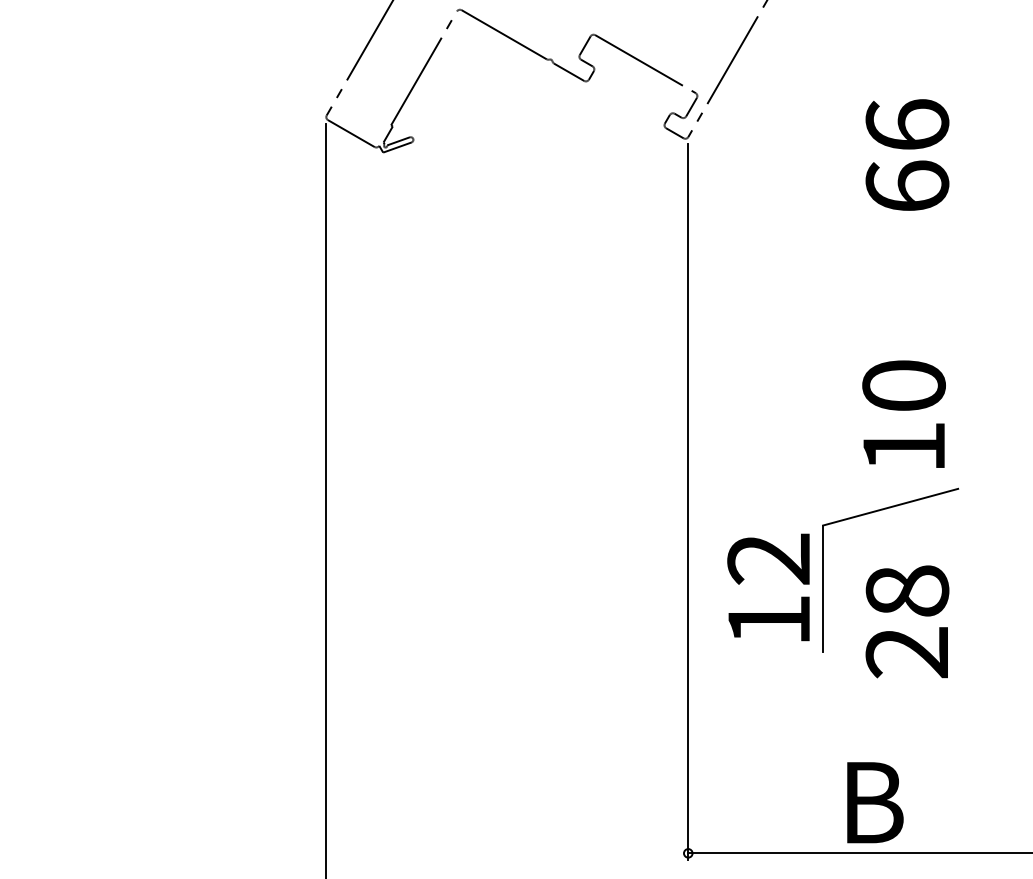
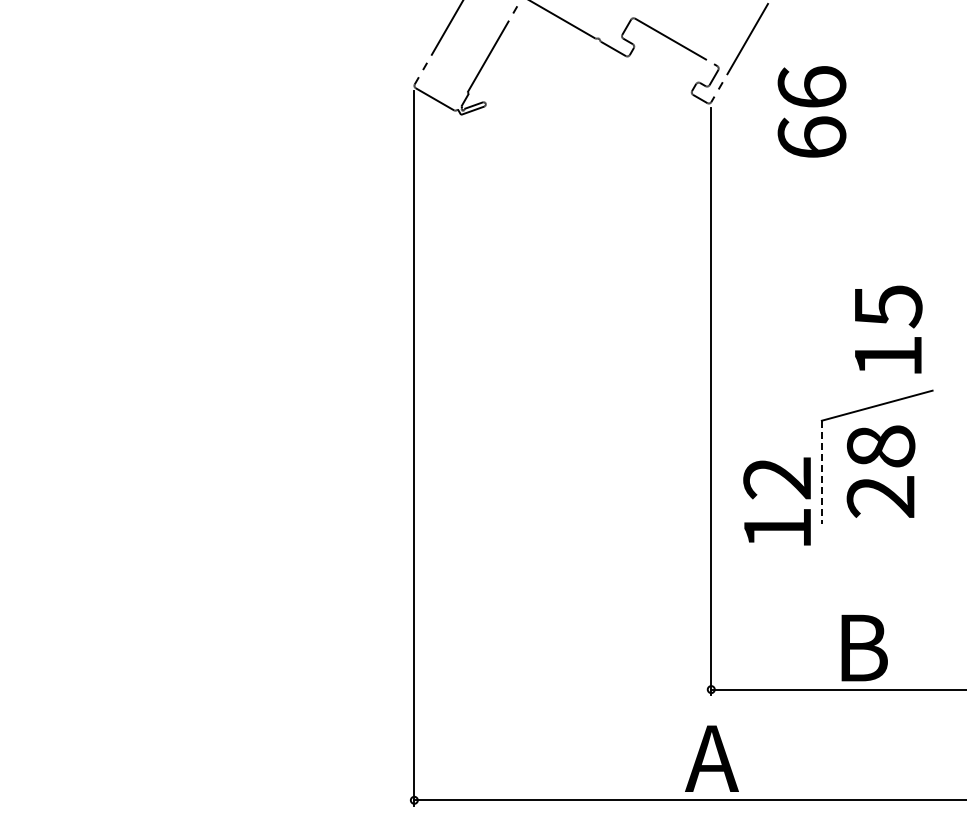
text: (906, 154) -> (811, 111), moved
text: (904, 386) -> (888, 306), 10 -> 15
text: (767, 587) -> (776, 501), moved
line: (822, 588) -> (821, 472), solid -> dashed
text: (906, 621) -> (880, 471), moved

